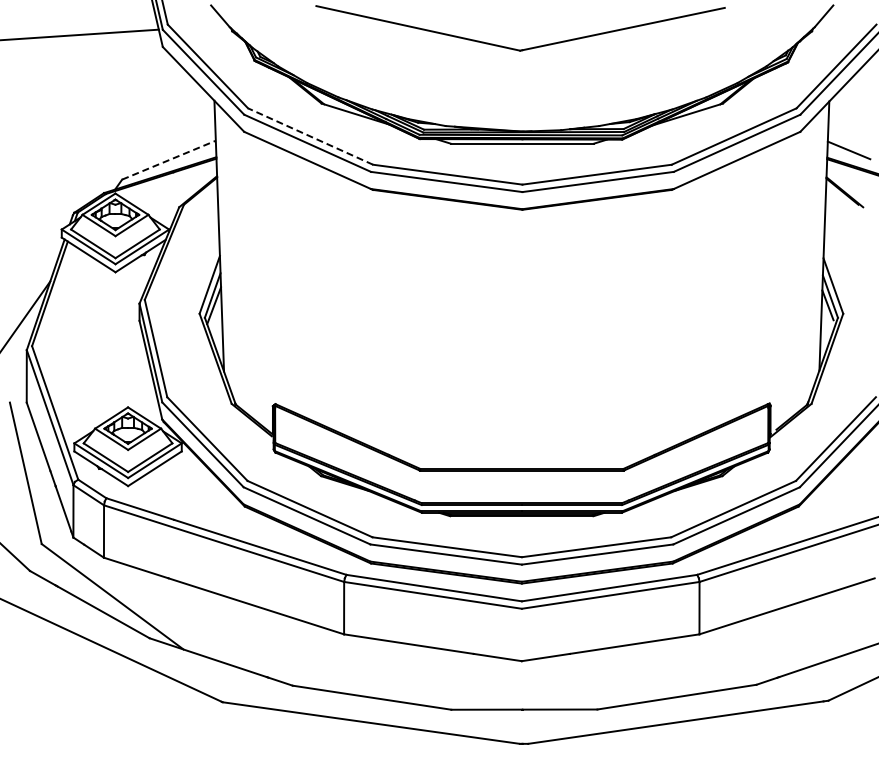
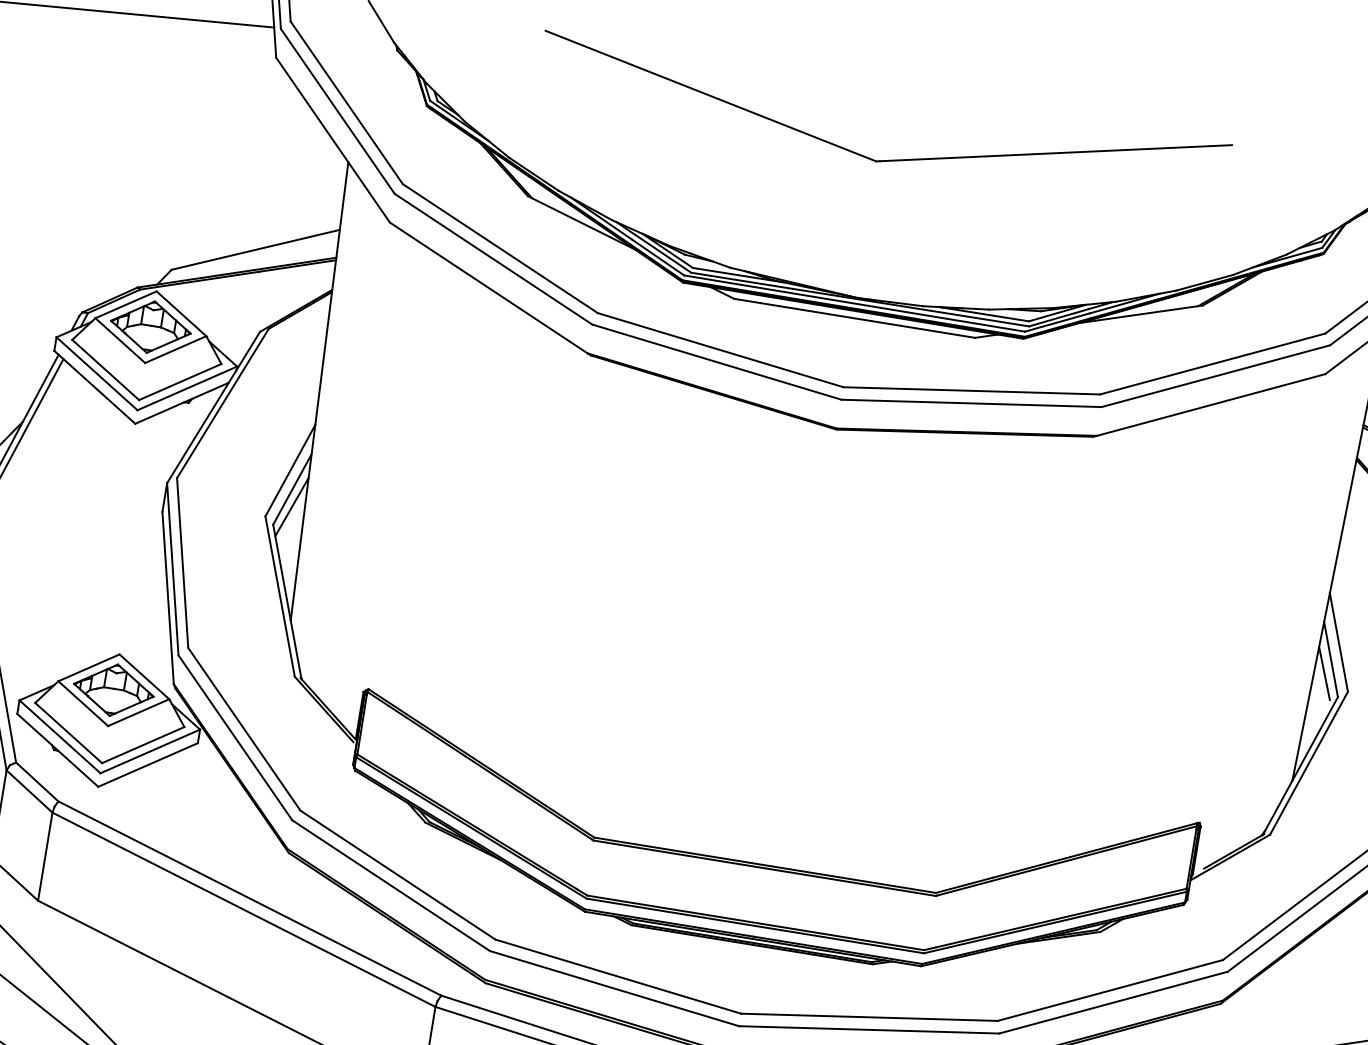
line: (310, 136) -> (500, 248), dashed -> solid
line: (169, 160) -> (256, 250), dashed -> solid

